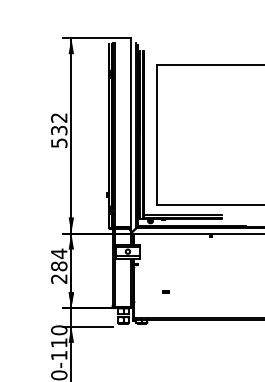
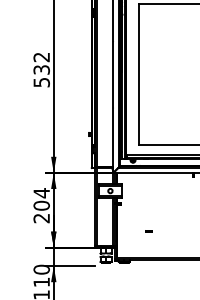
text: (59, 266) -> (41, 205), 284 -> 204

